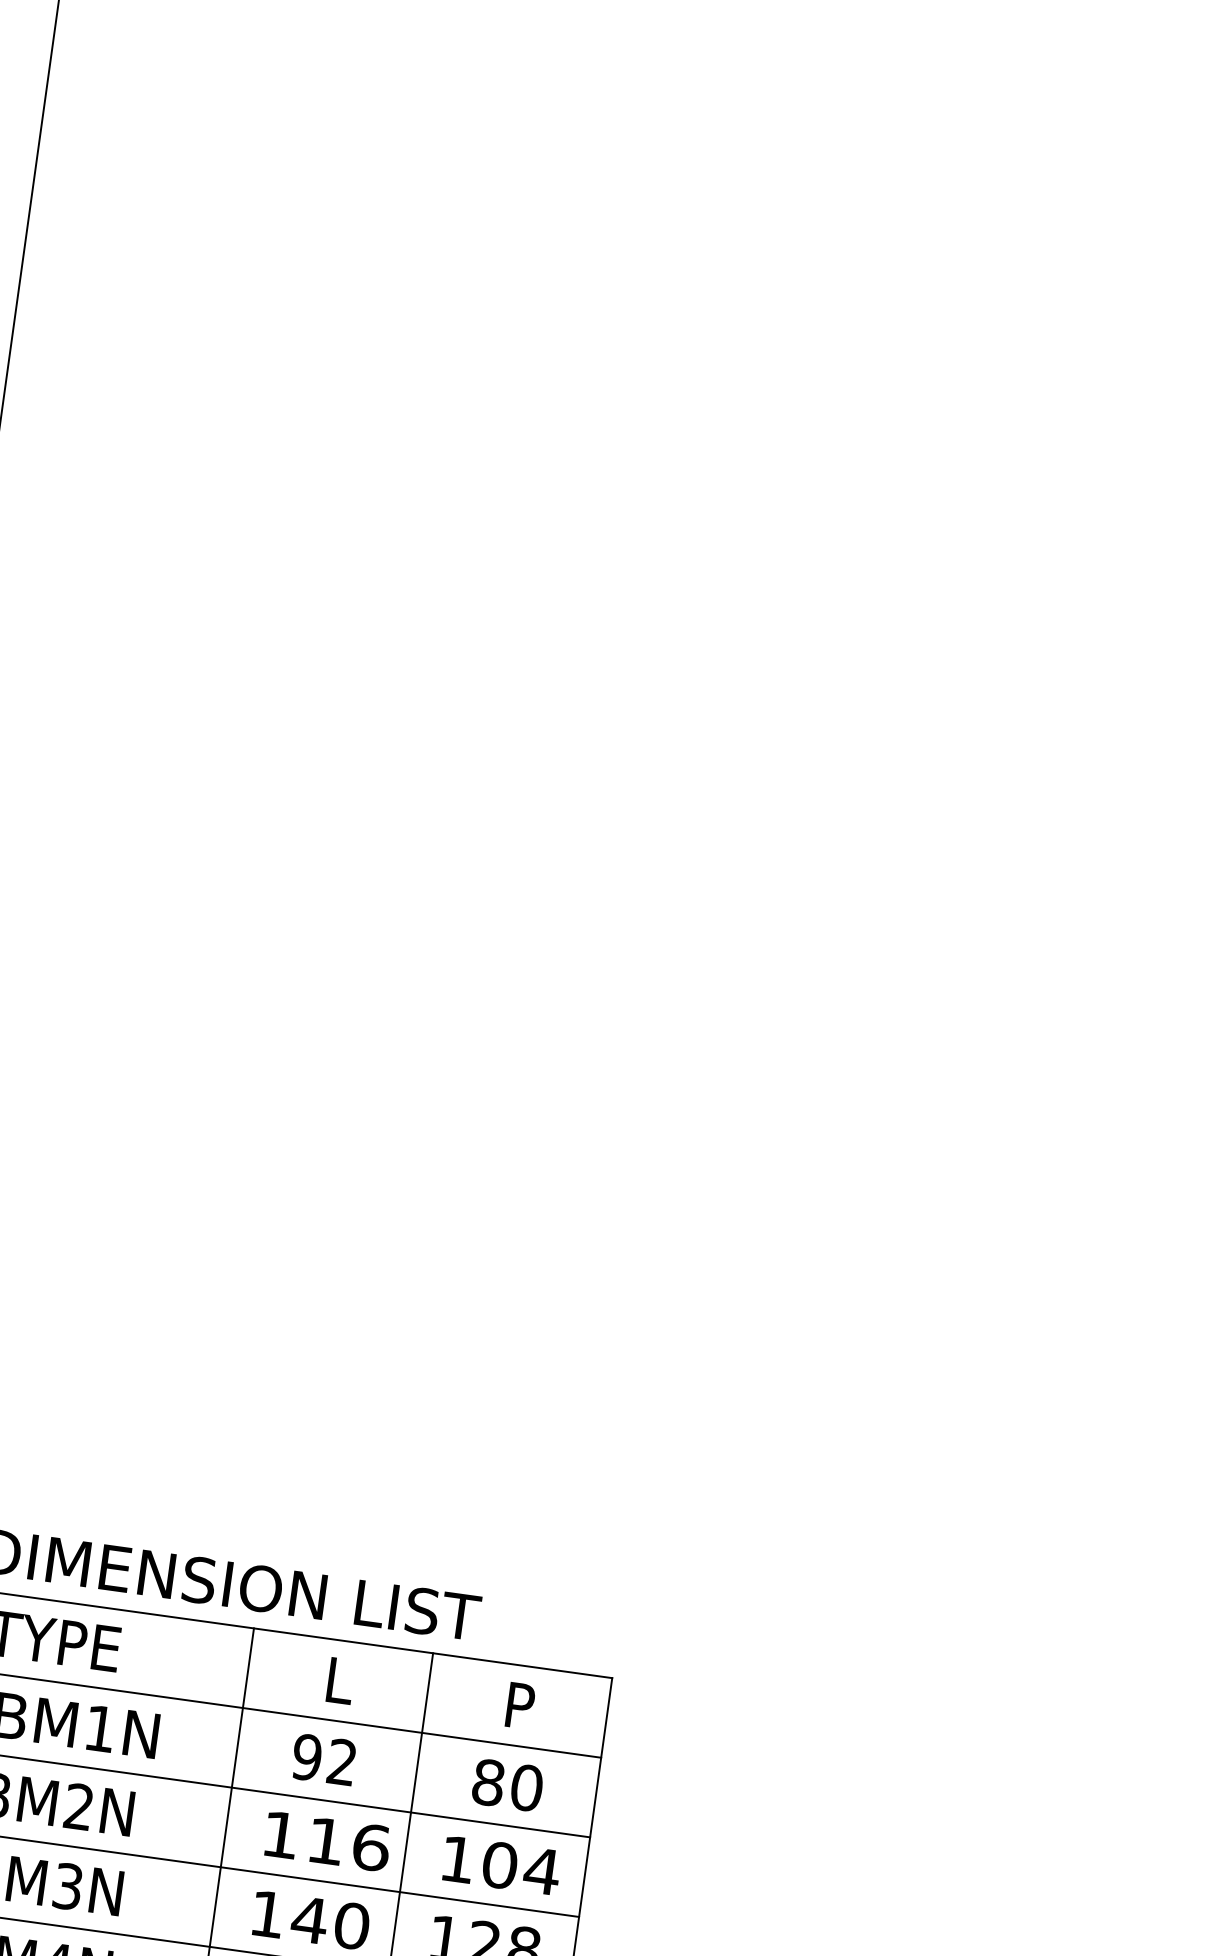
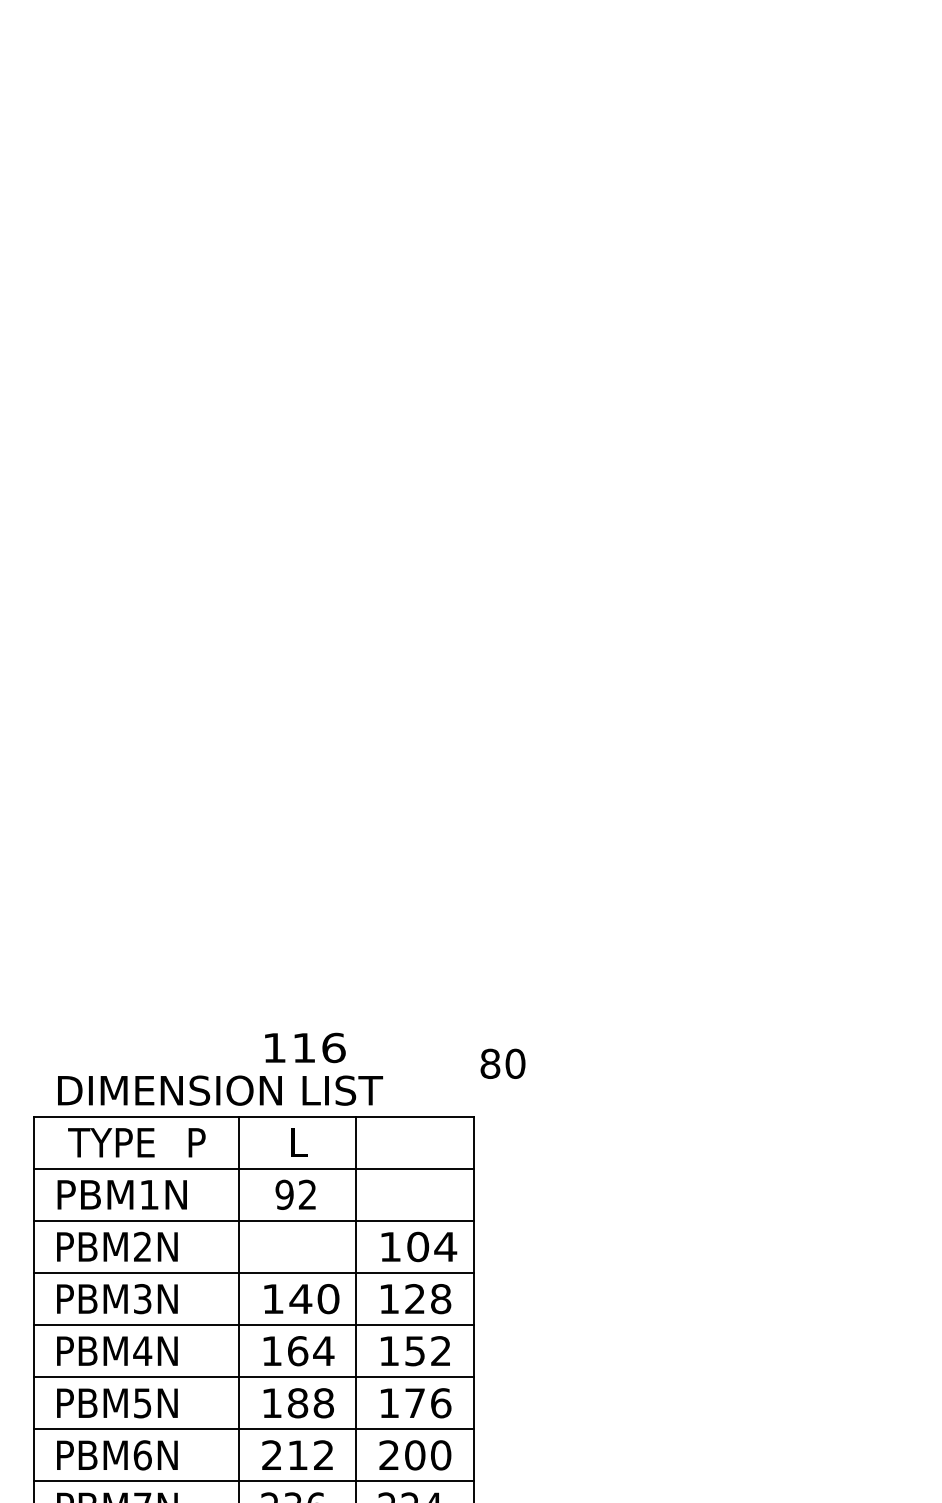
text: (519, 1705) -> (196, 1142), moved
text: (507, 1784) -> (502, 1063), moved
text: (327, 1840) -> (305, 1047), moved

